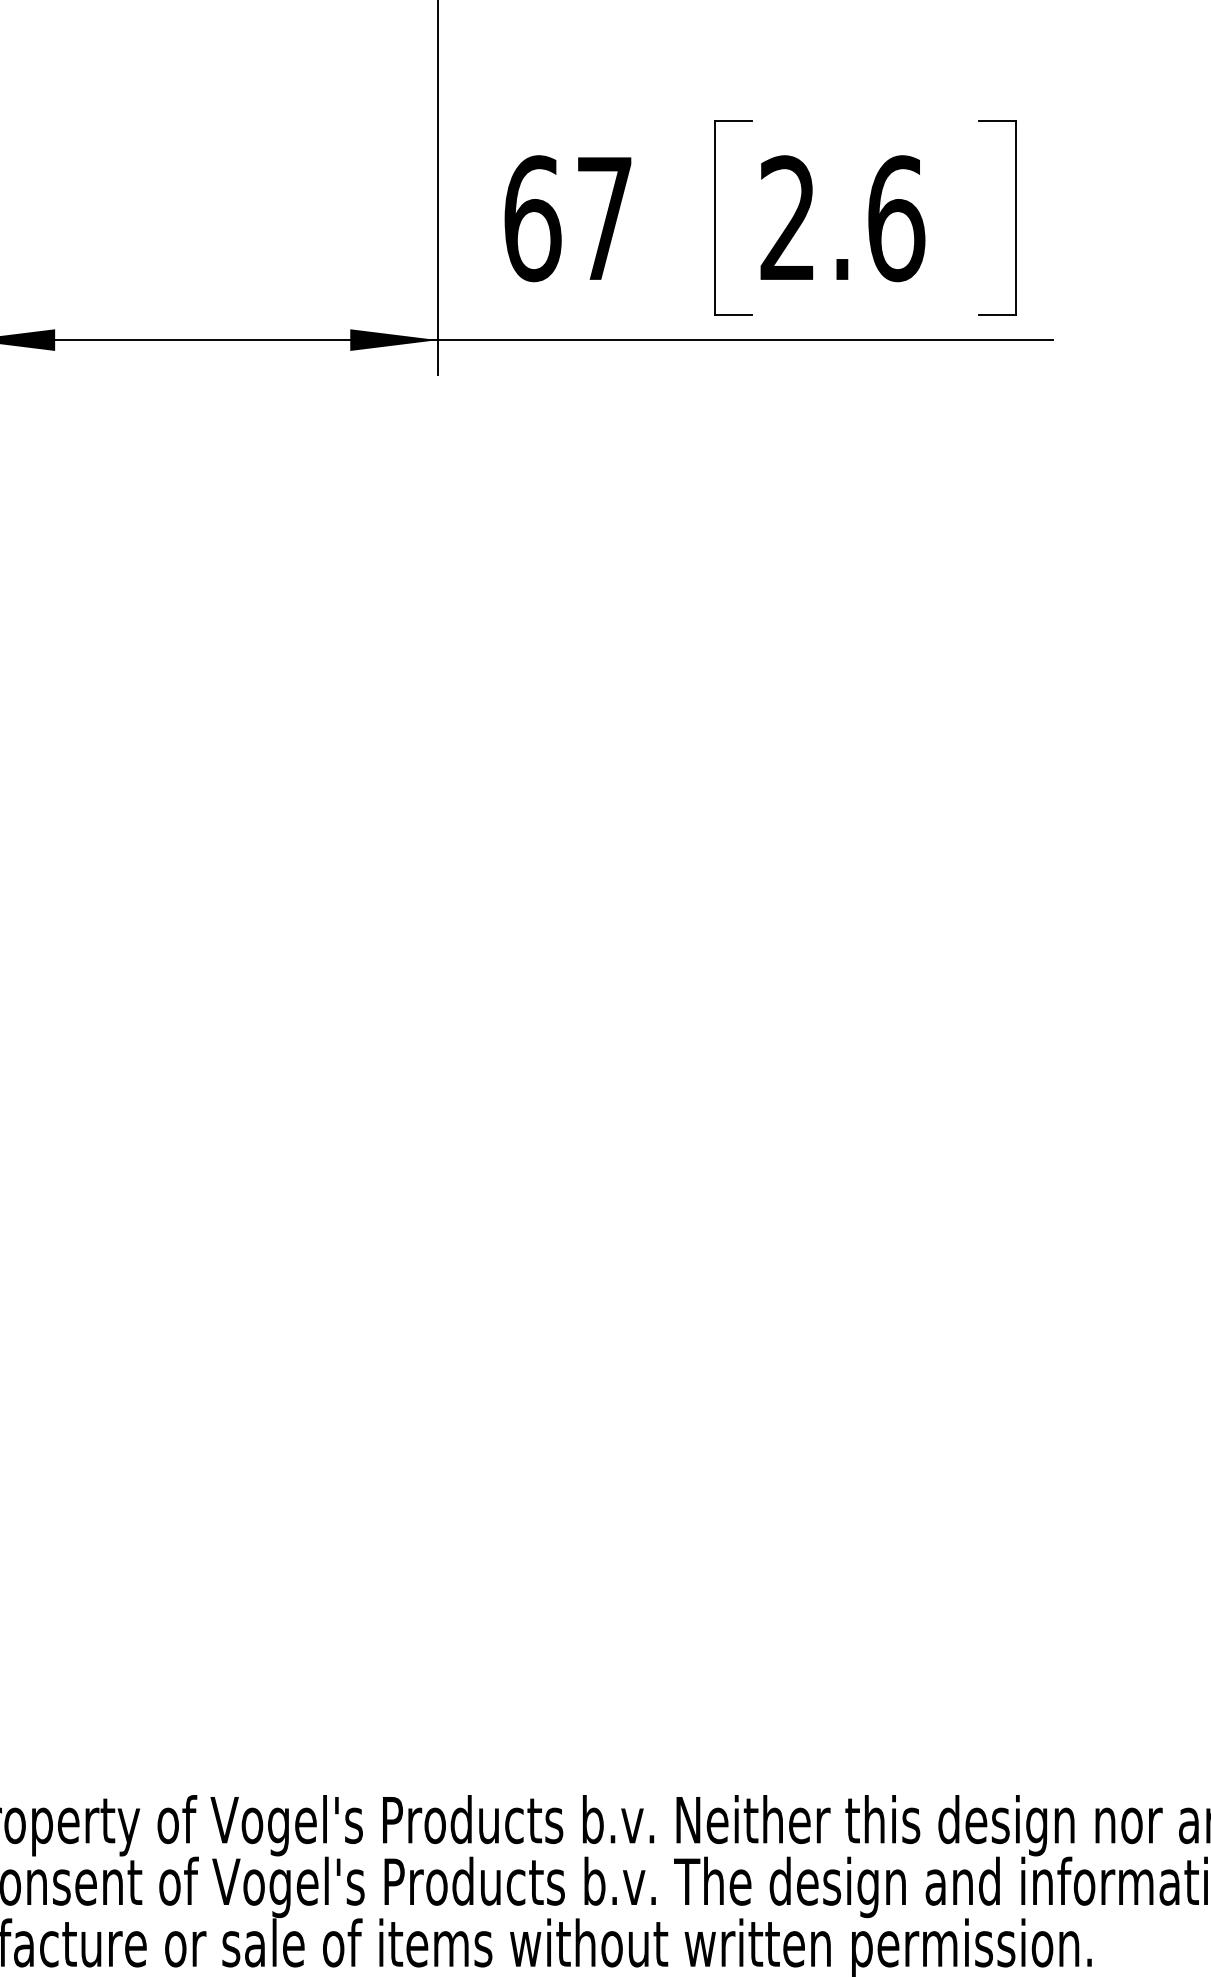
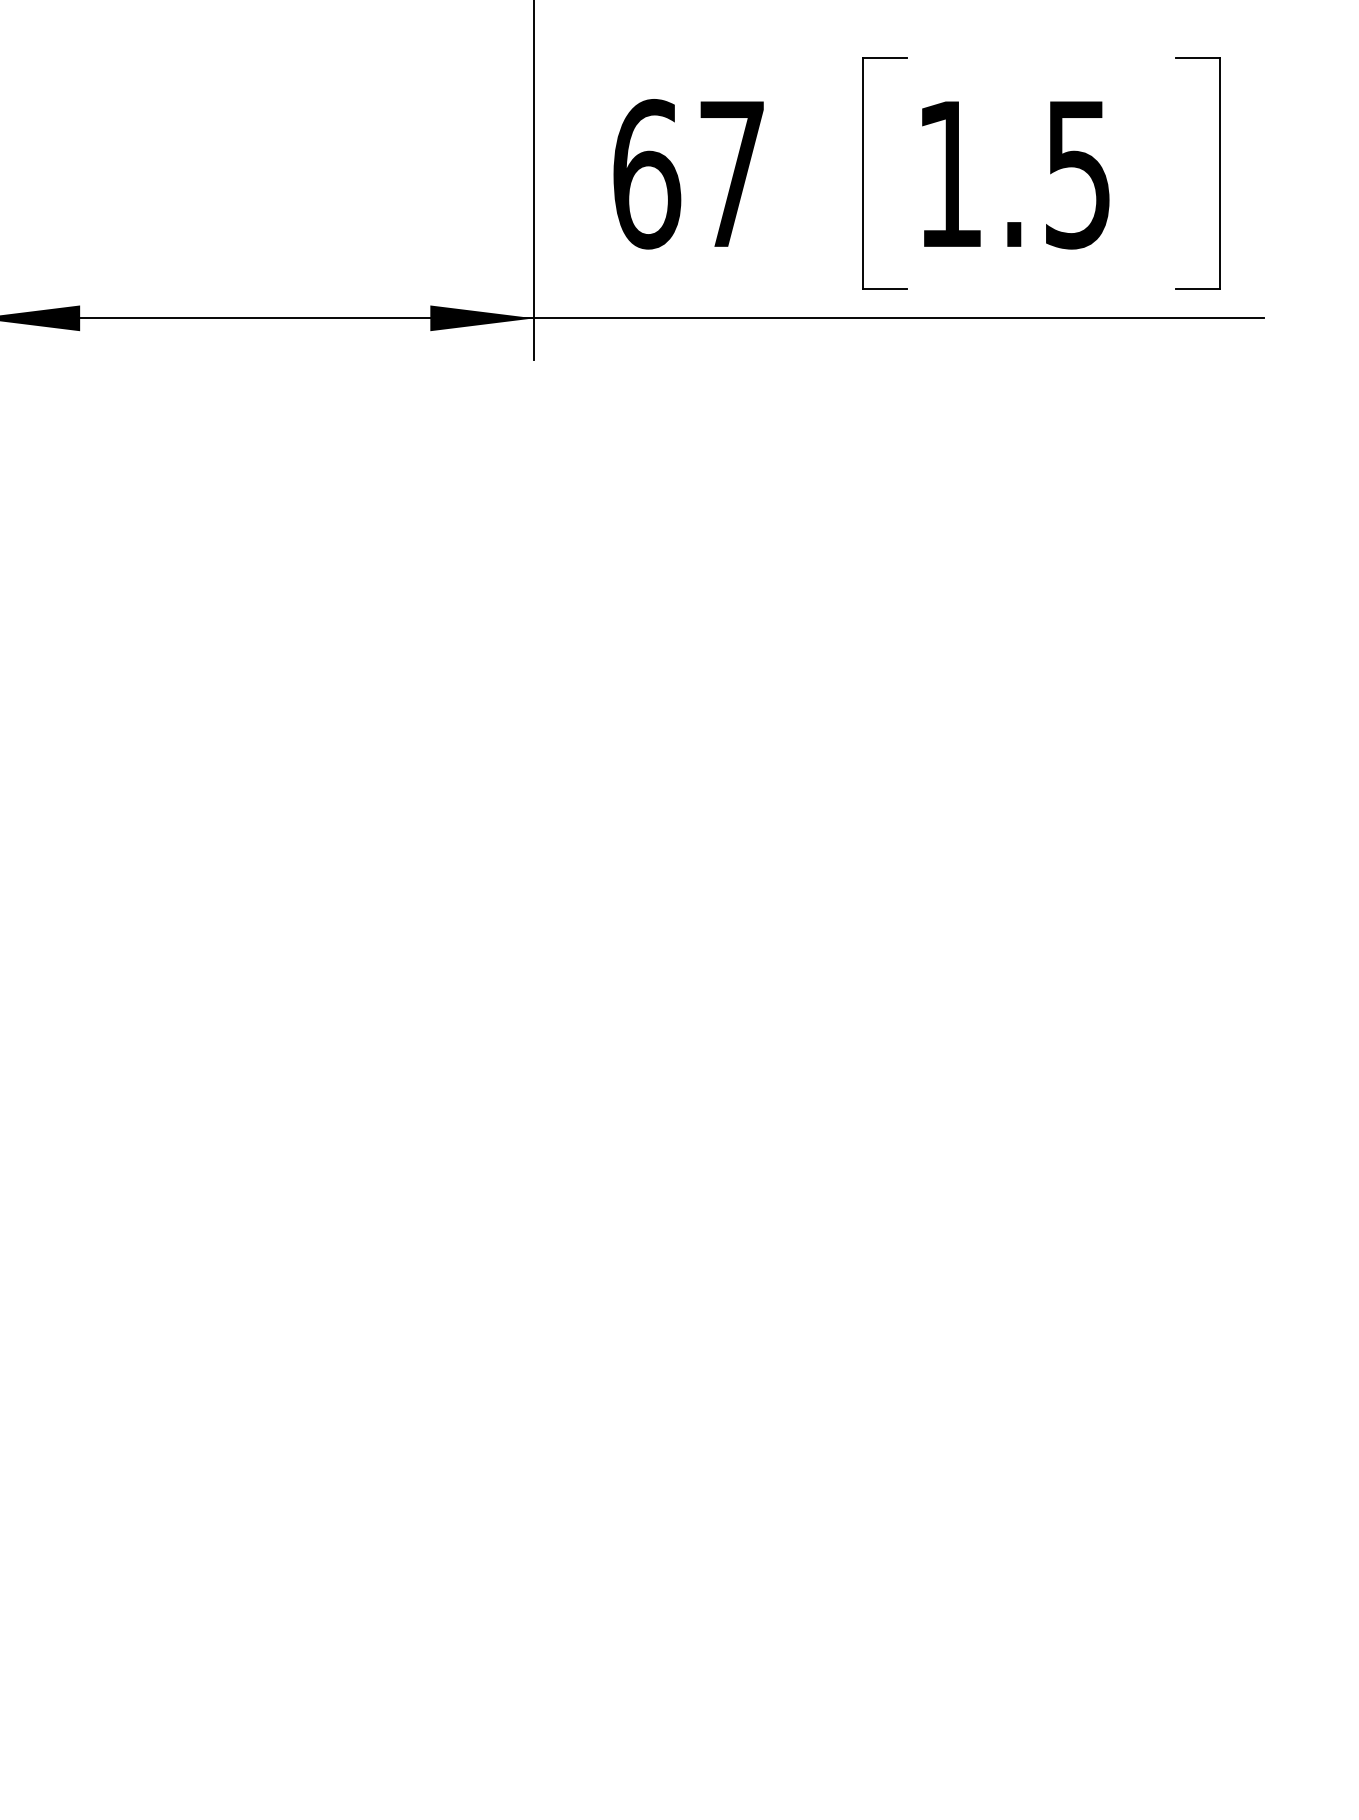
text: (842, 218) -> (1014, 174), 2.6 -> 1.5

